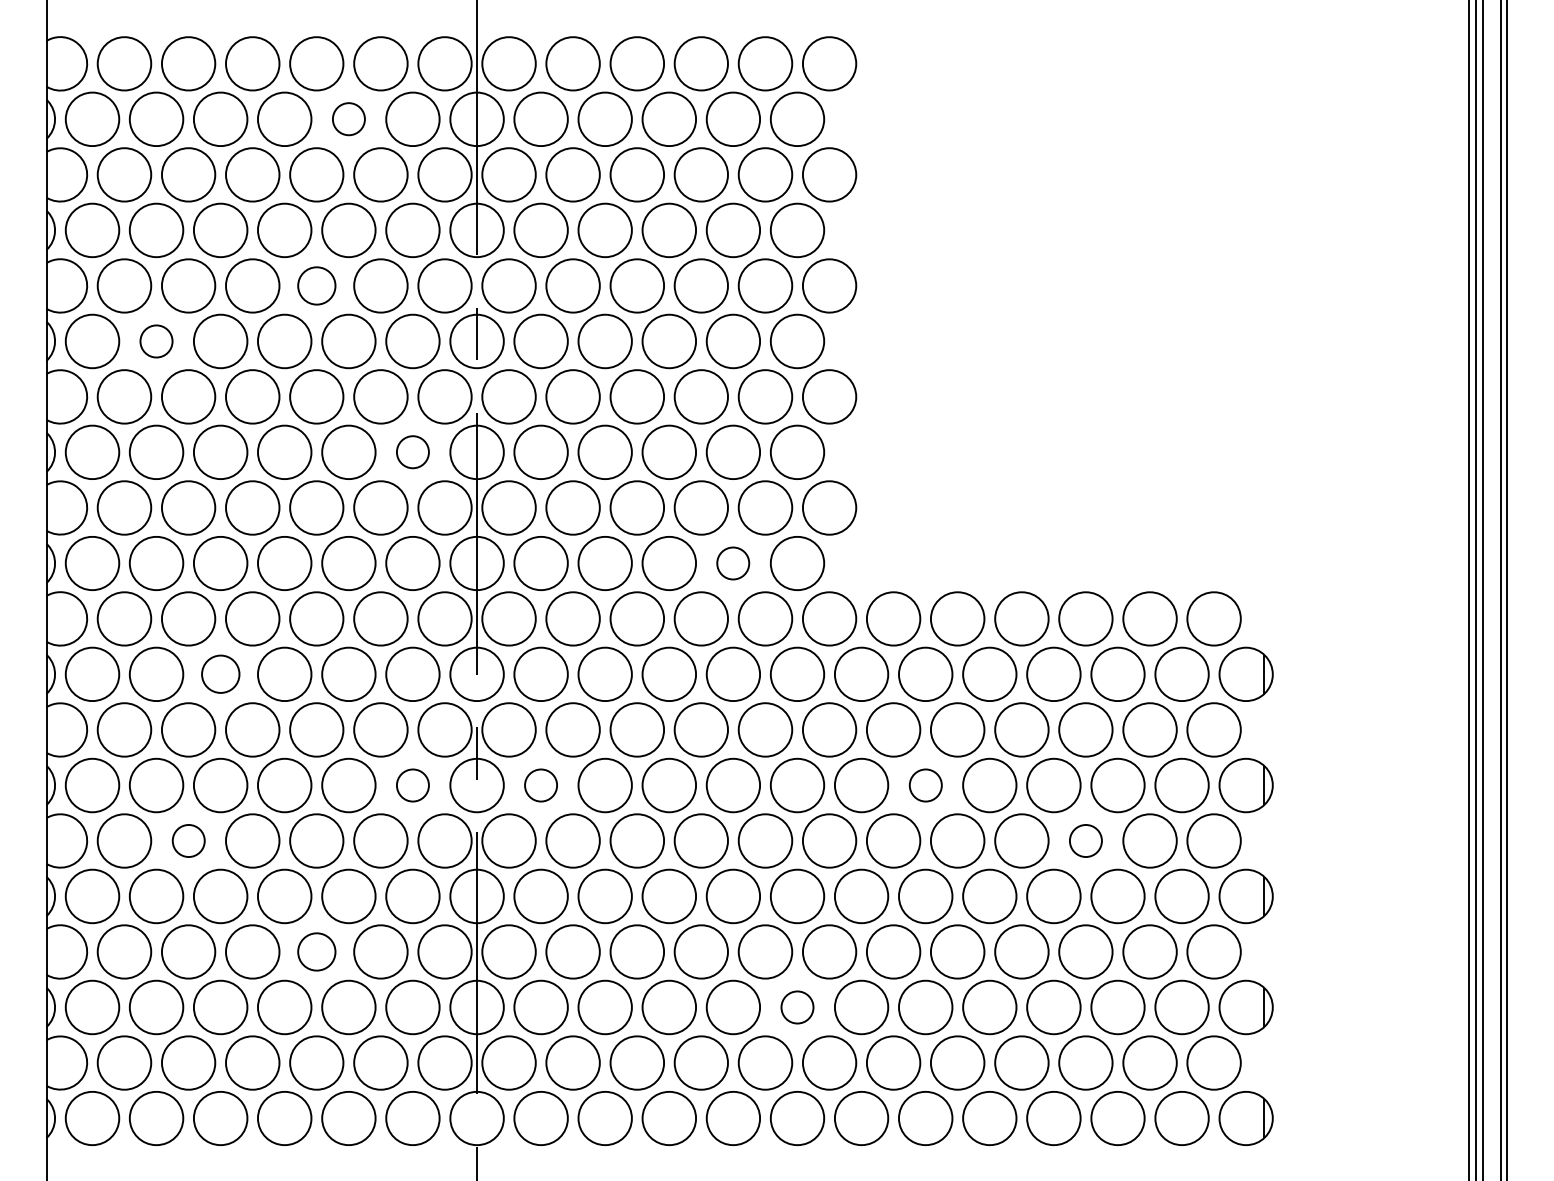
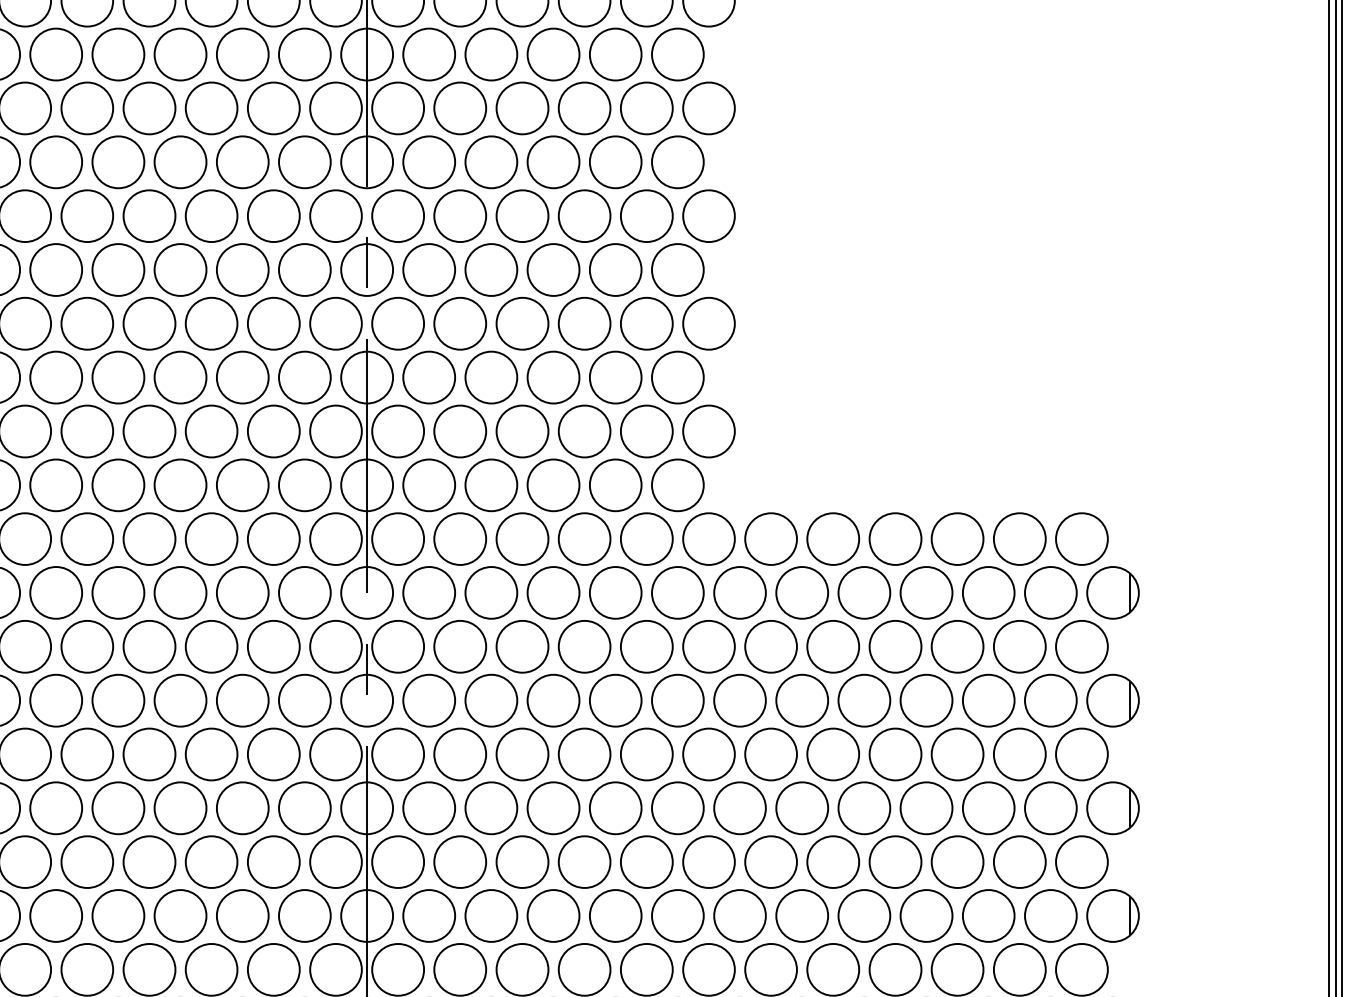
part: (348, 118) -> (242, 53), size x1.67
part: (316, 285) -> (211, 215), size x1.43
part: (156, 341) -> (56, 270), size x1.67
part: (412, 451) -> (304, 376), size x1.67
part: (732, 563) -> (614, 485), size x1.67
part: (220, 673) -> (118, 592), size x1.43
part: (412, 785) -> (304, 700), size x1.67
part: (540, 785) -> (428, 700), size x1.67
part: (925, 785) -> (802, 700), size x1.67
part: (188, 840) -> (87, 754), size x1.67
part: (1085, 840) -> (957, 754), size x1.67
part: (316, 951) -> (211, 861), size x1.43
part: (797, 1007) -> (677, 915), size x1.67

